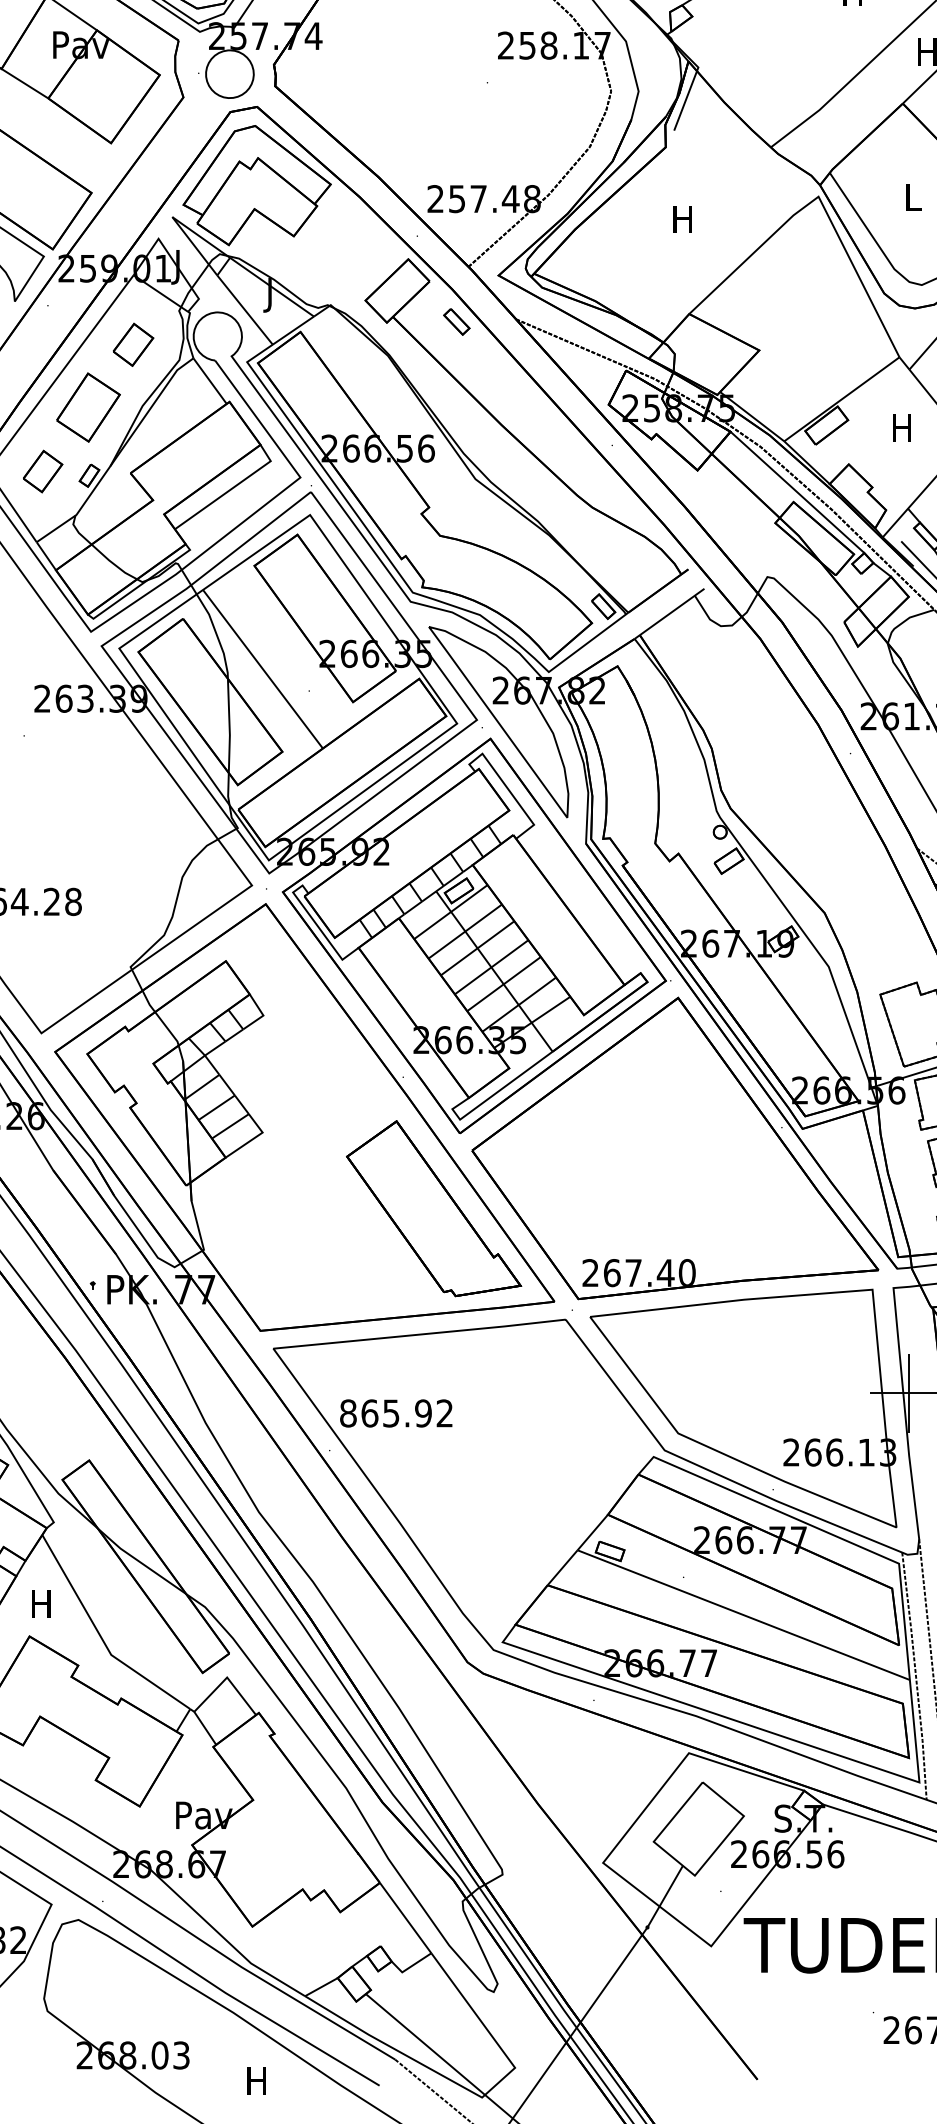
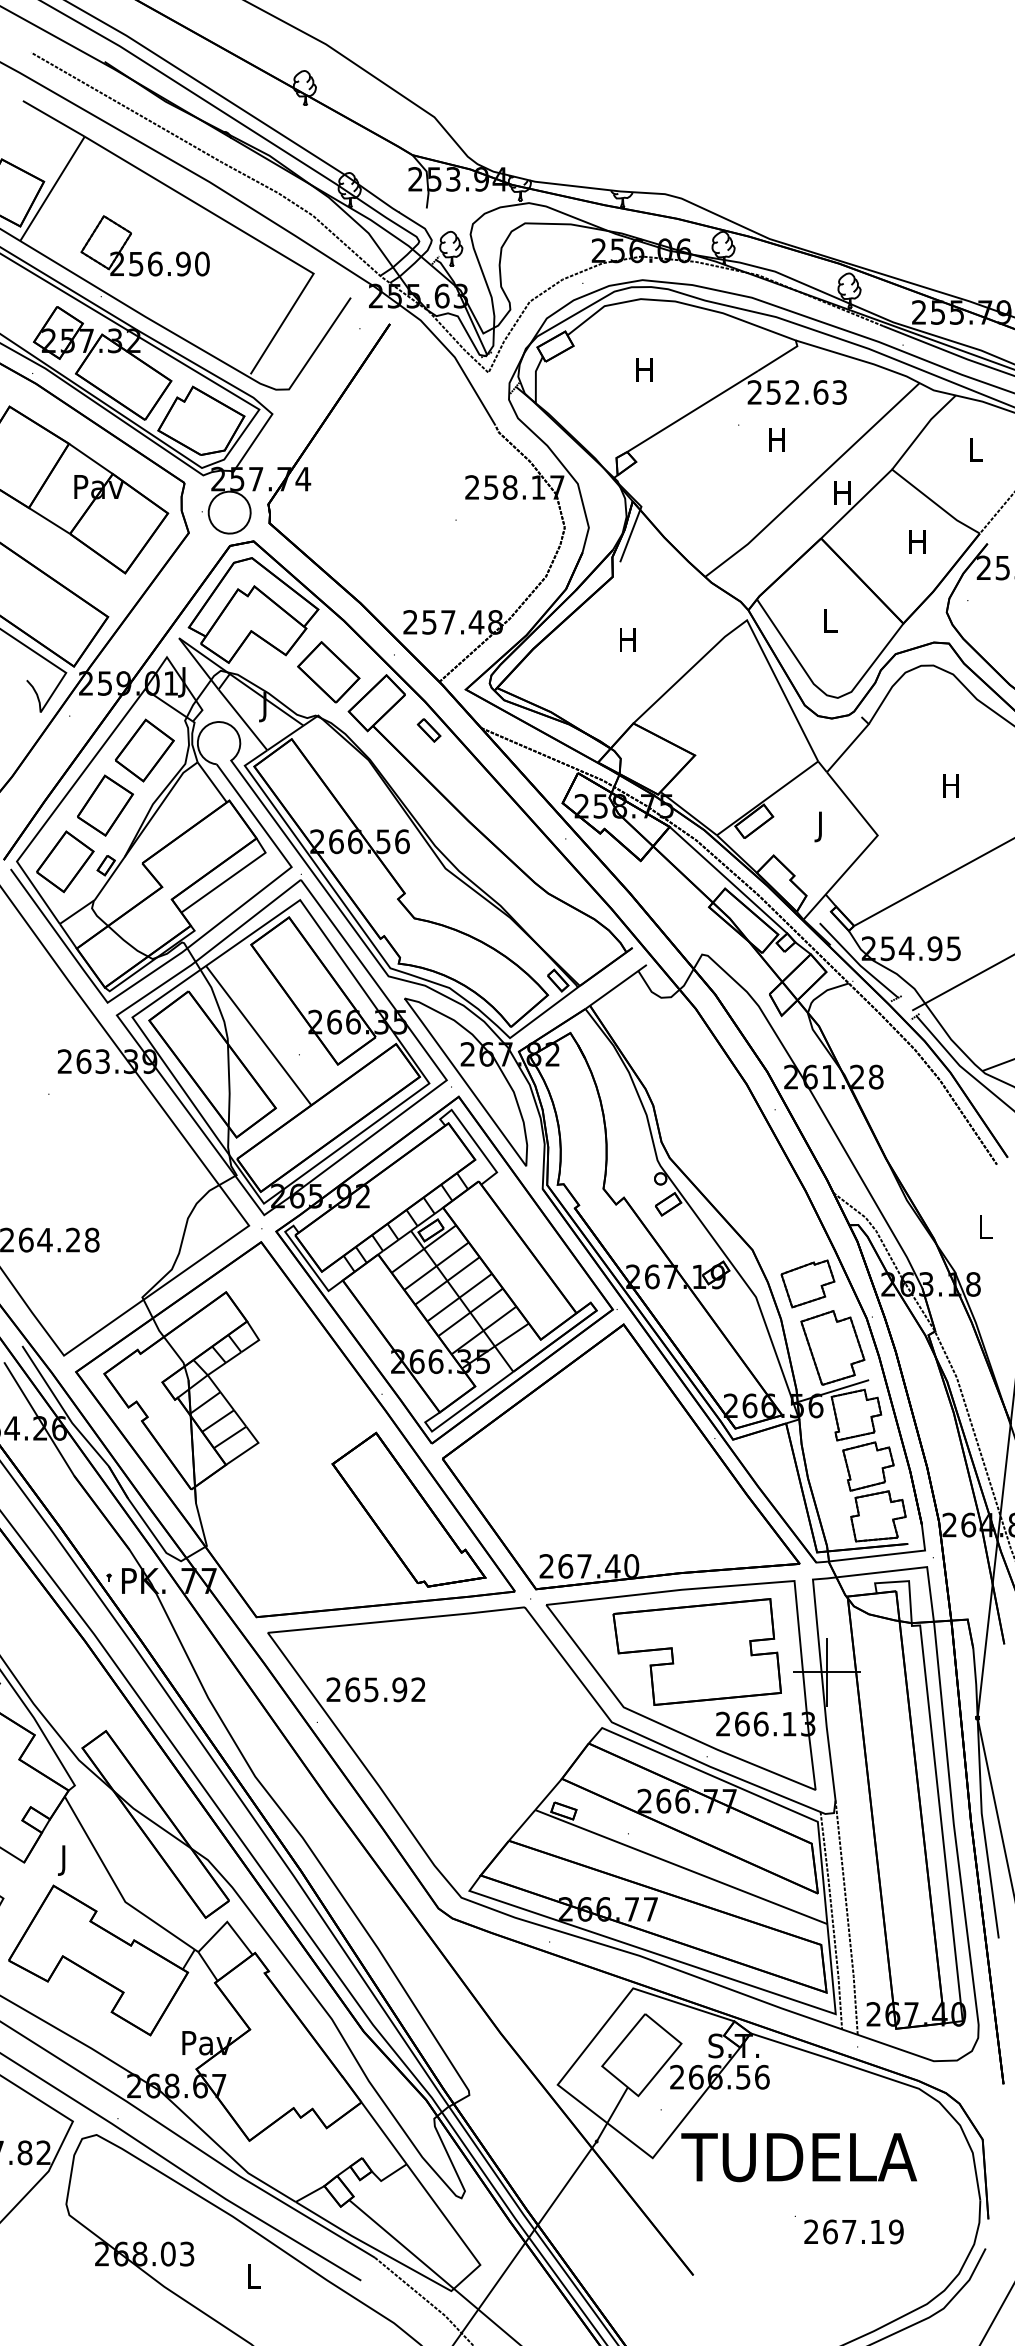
part: (342, 256) -> (328, 672), added
part: (133, 344) -> (144, 750), size x1.67
text: (902, 431) -> (820, 826), H -> J
part: (43, 471) -> (65, 861), size x1.67
part: (887, 951) -> (807, 1283), added
part: (761, 1369) -> (696, 1651), added
text: (348, 1413) -> (333, 1689), 865.92 -> 265.92
text: (40, 1607) -> (63, 1860), H -> J
text: (257, 2080) -> (253, 2276), H -> L

